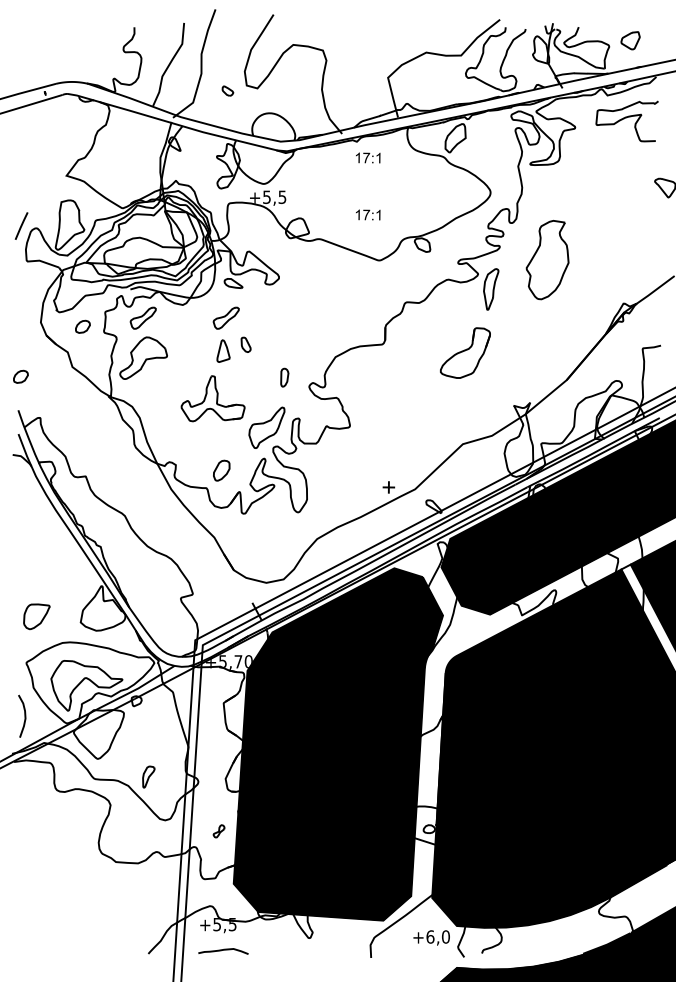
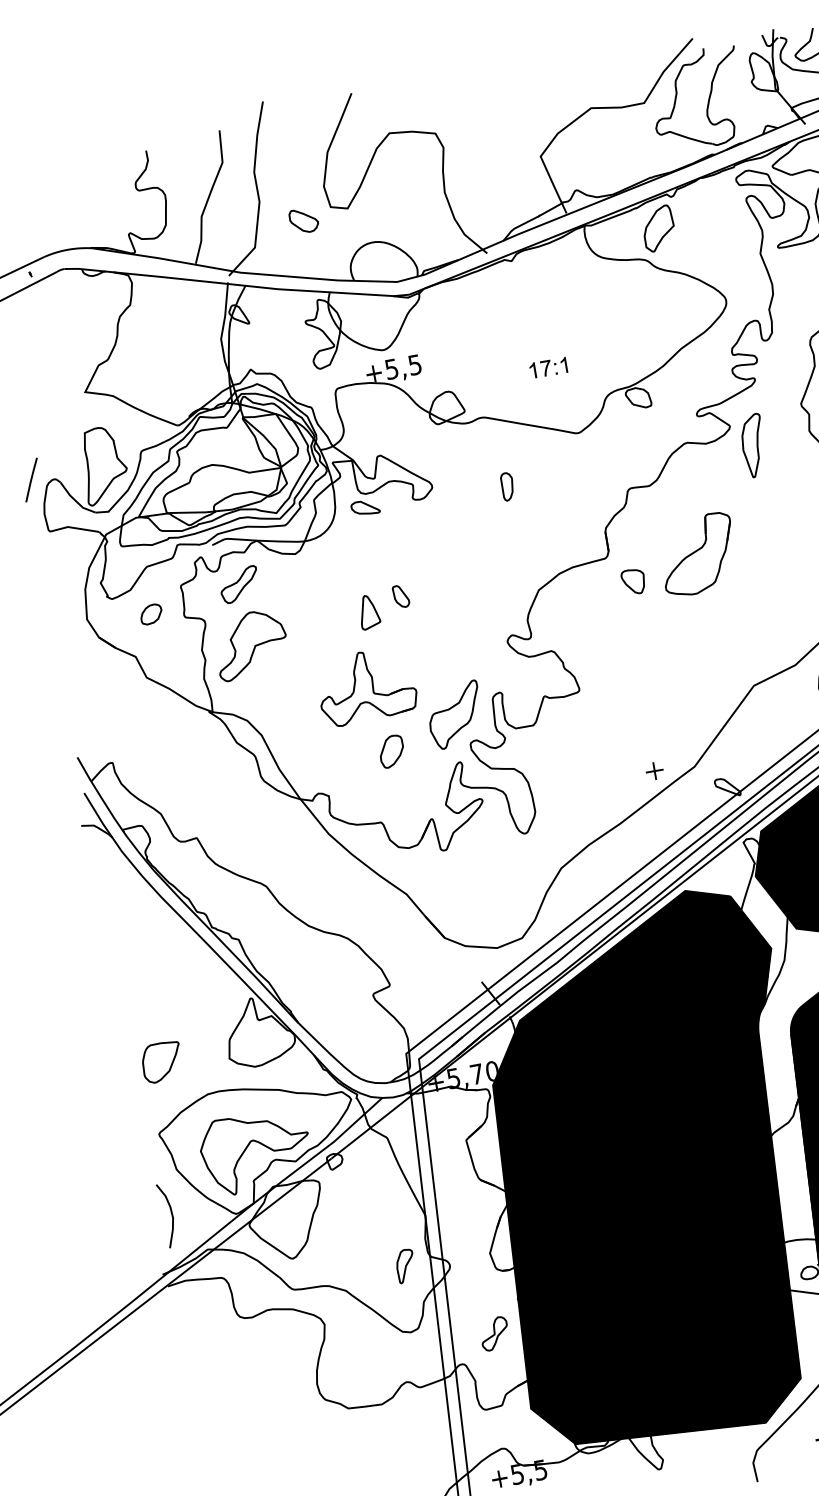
part: (227, 90) -> (303, 219), size x1.67
part: (368, 157) -> (533, 281), removed
part: (225, 317) -> (362, 561), removed
part: (465, 352) -> (698, 553), moved
part: (397, 362) -> (633, 581), added
part: (20, 376) -> (71, 706), removed
part: (284, 377) -> (507, 486), moved
part: (221, 470) -> (391, 751), moved
part: (148, 776) -> (405, 1265), moved
part: (218, 831) -> (493, 1334), size x1.67

